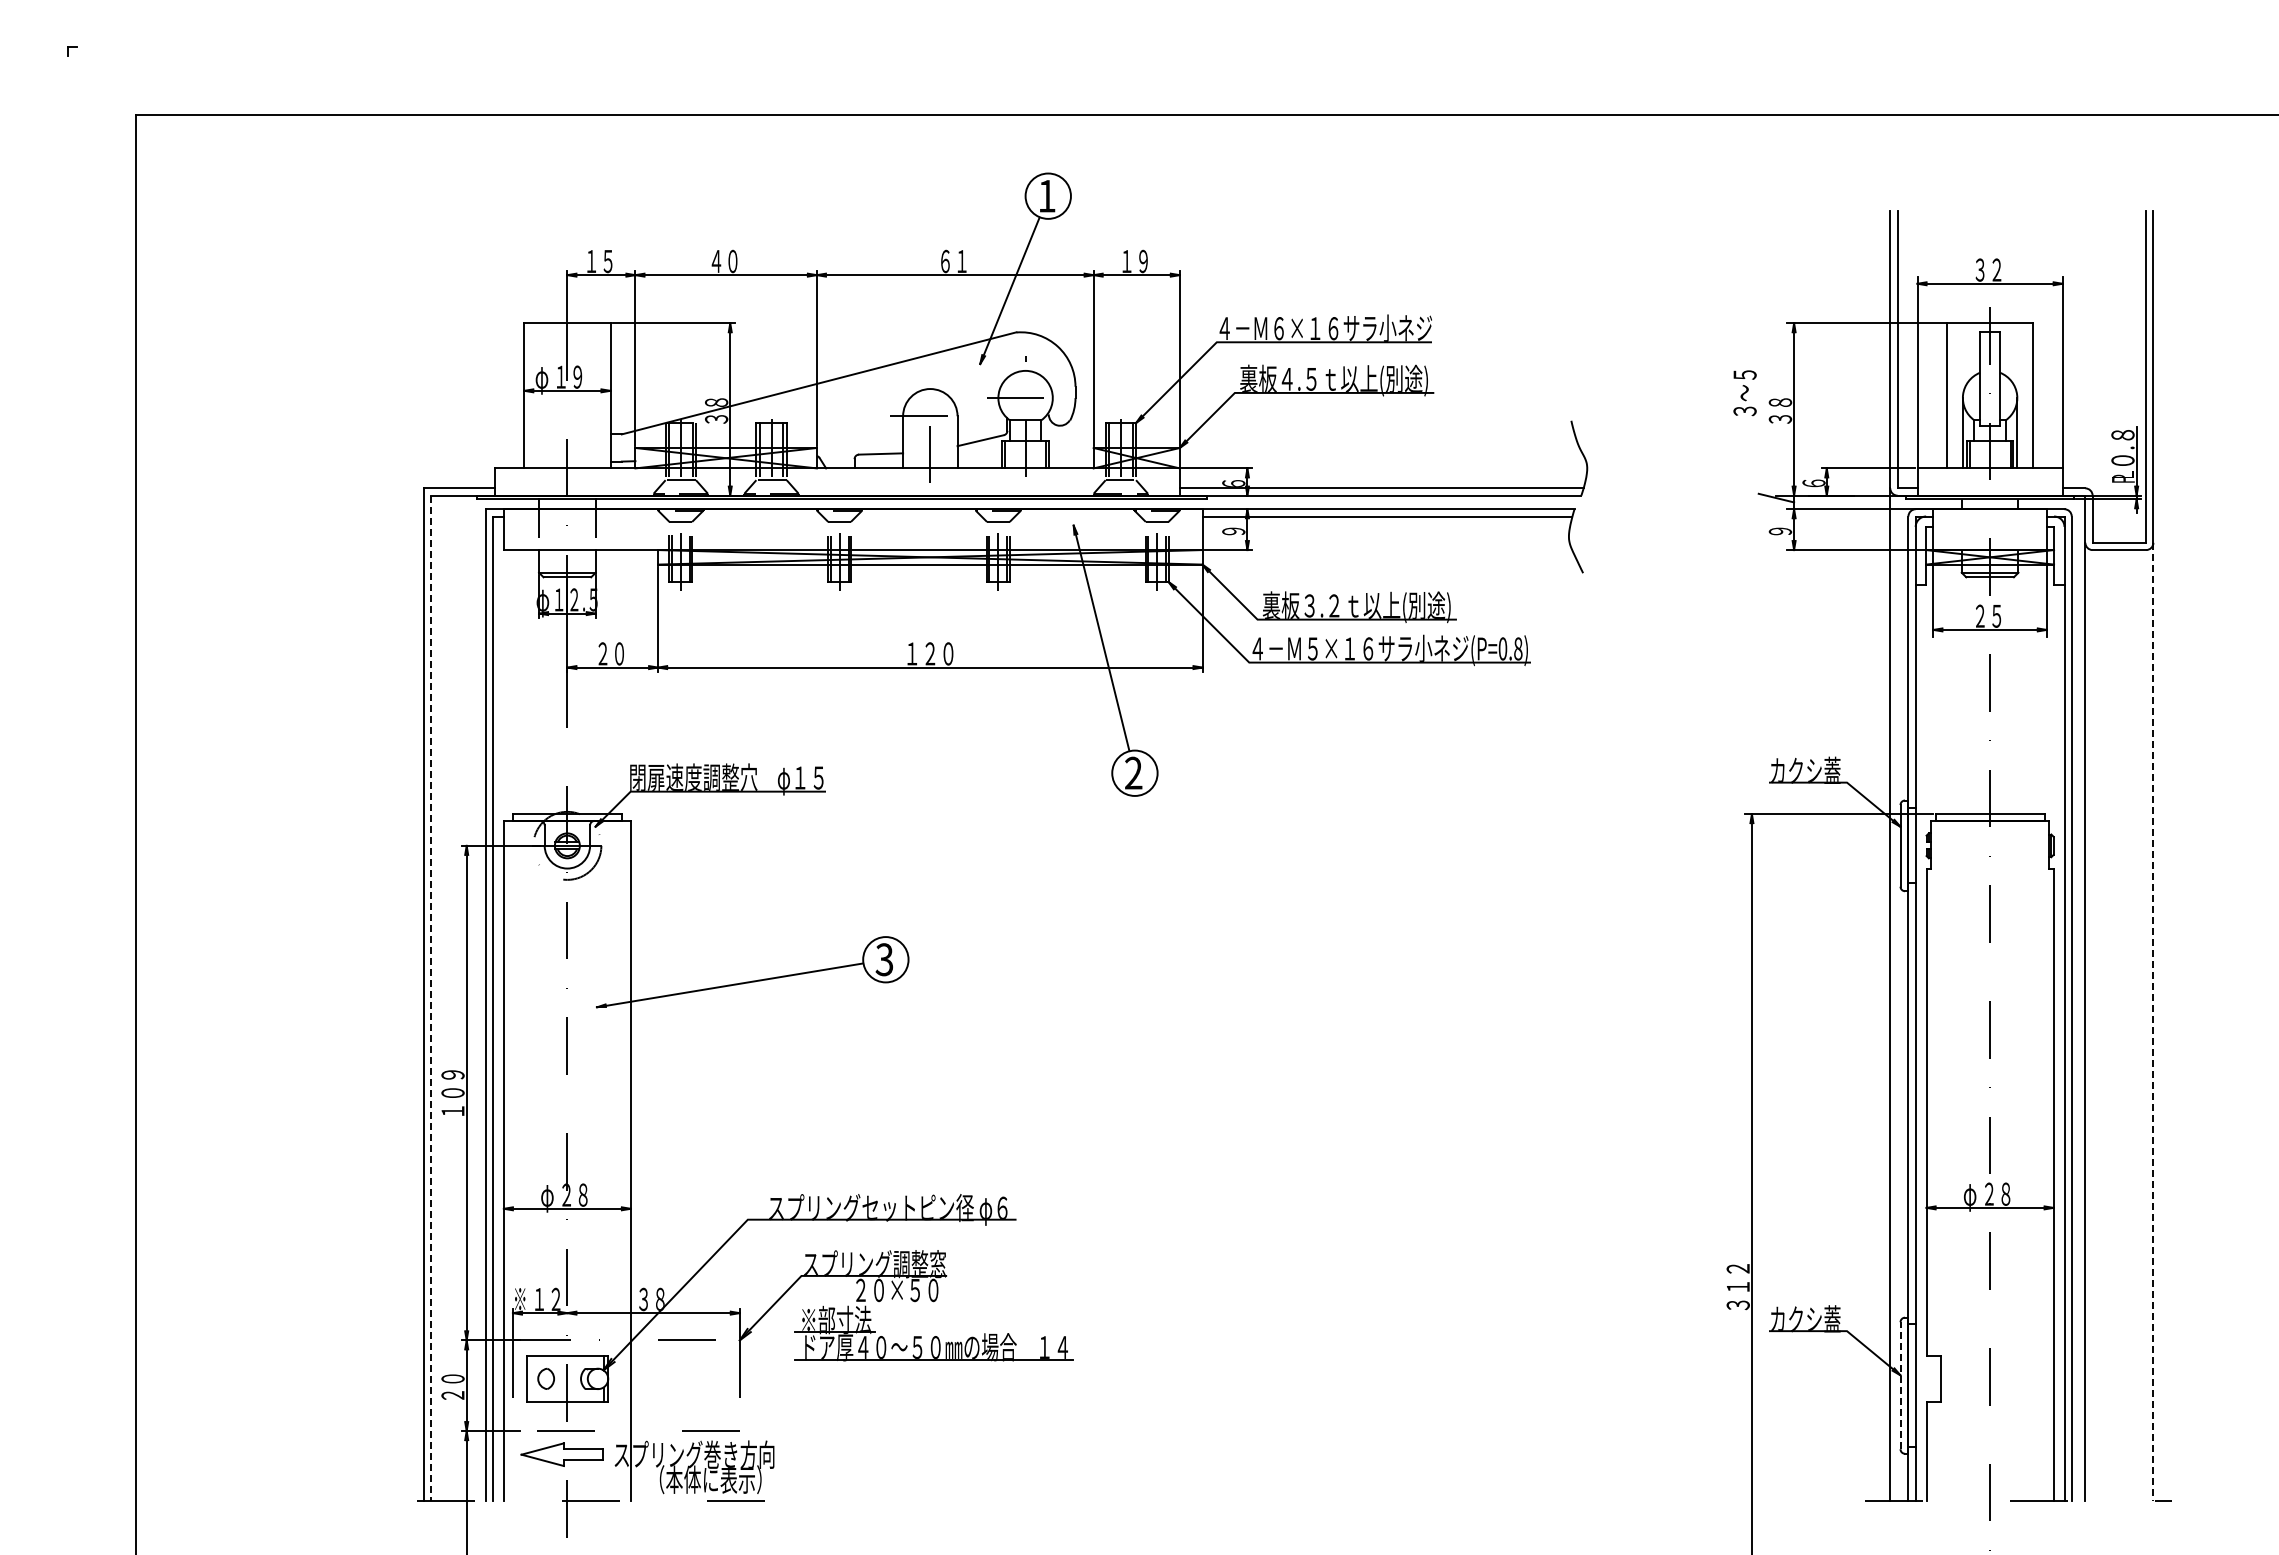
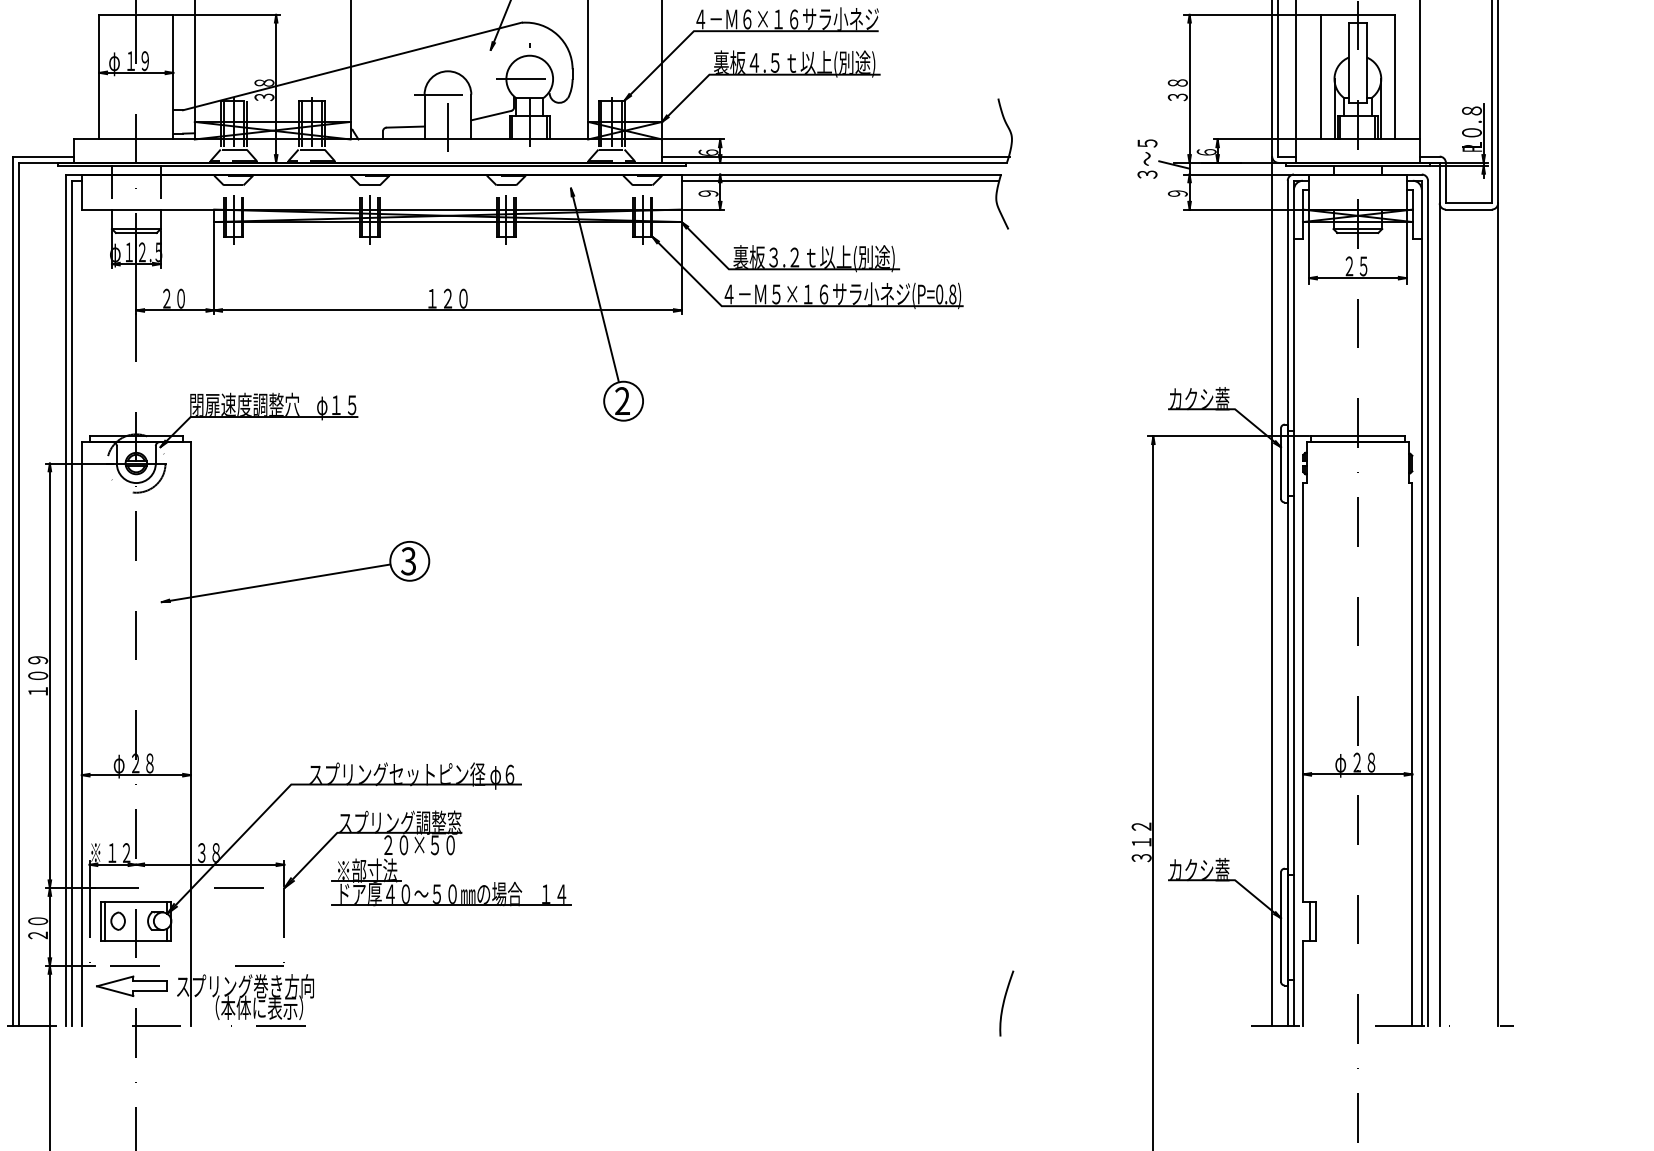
text: (1744, 393) -> (1147, 159), moved
line: (431, 998) -> (19, 594), dashed -> solid
line: (2153, 1022) -> (1498, 615), dashed -> solid
line: (531, 1378) -> (105, 920), added
line: (1933, 1378) -> (1309, 920), added
line: (1900, 1385) -> (1280, 926), dashed -> solid
curve: (1578, 1474) -> (1004, 1003), added

